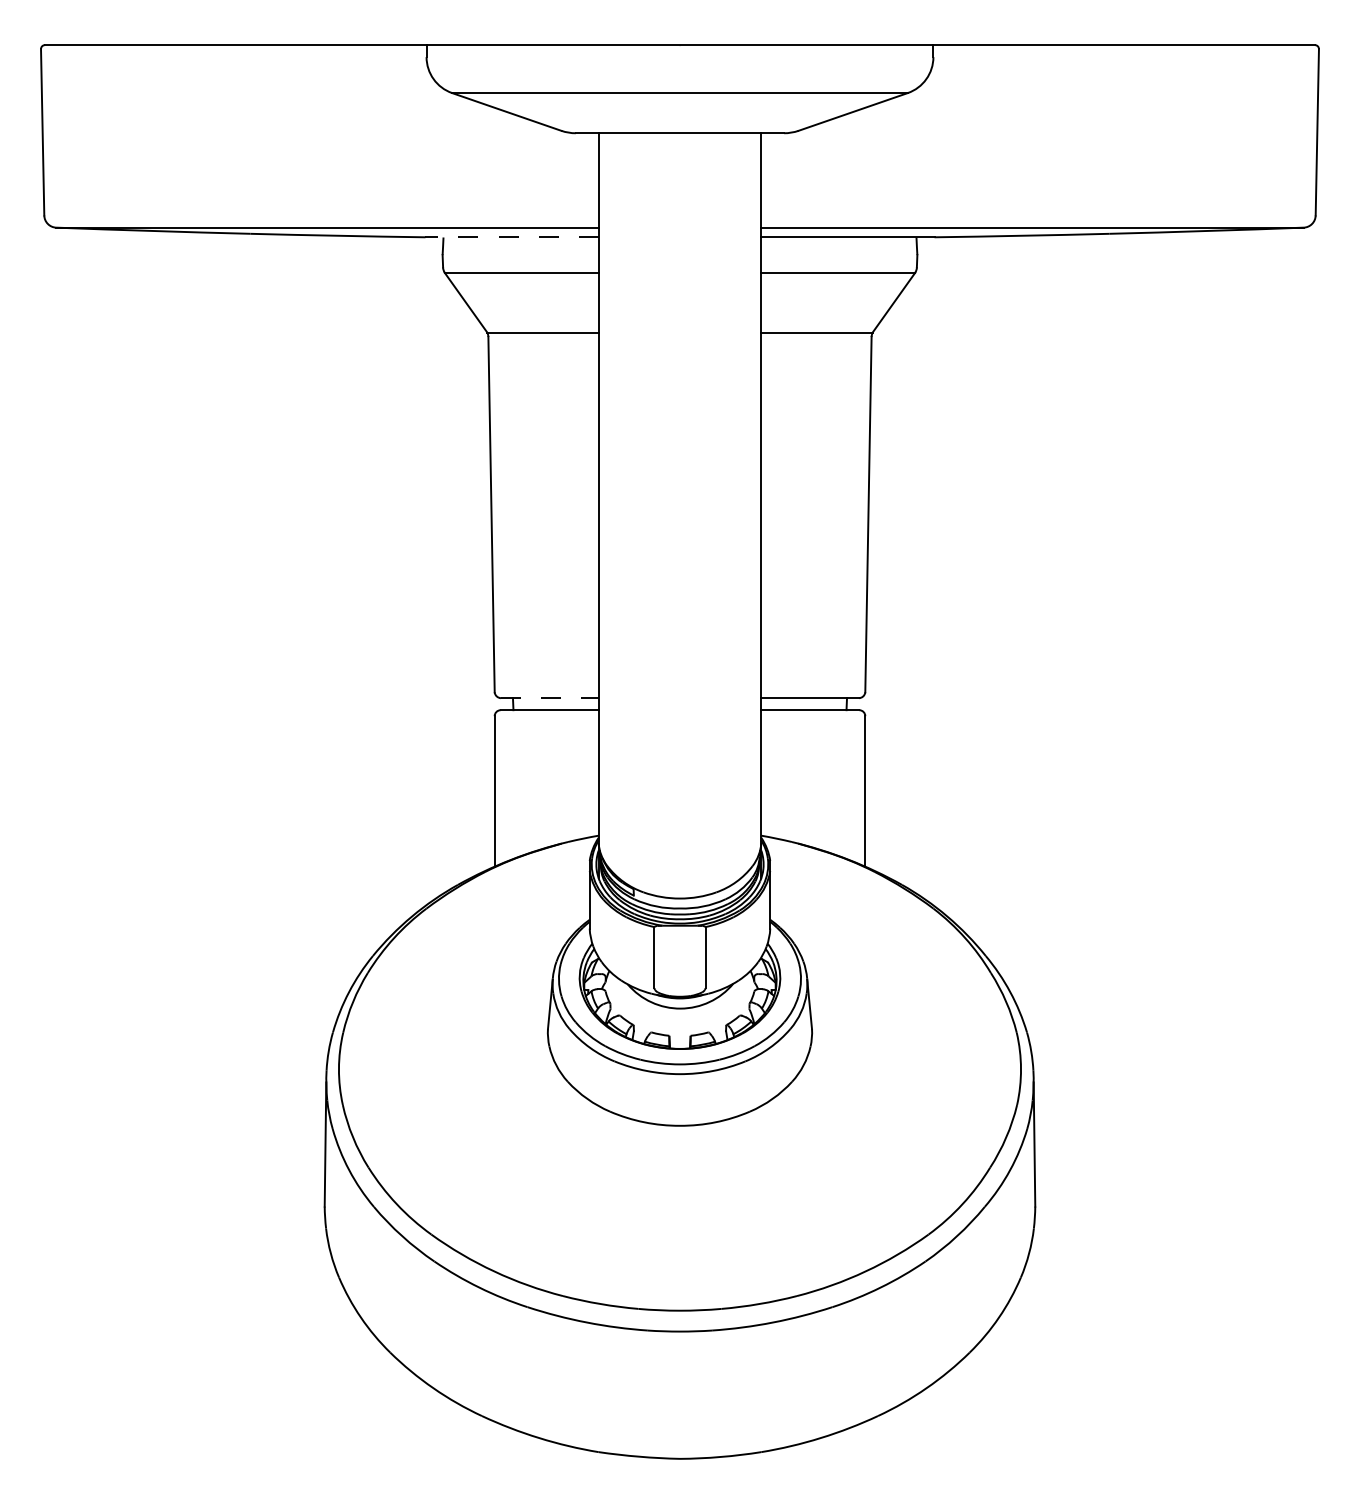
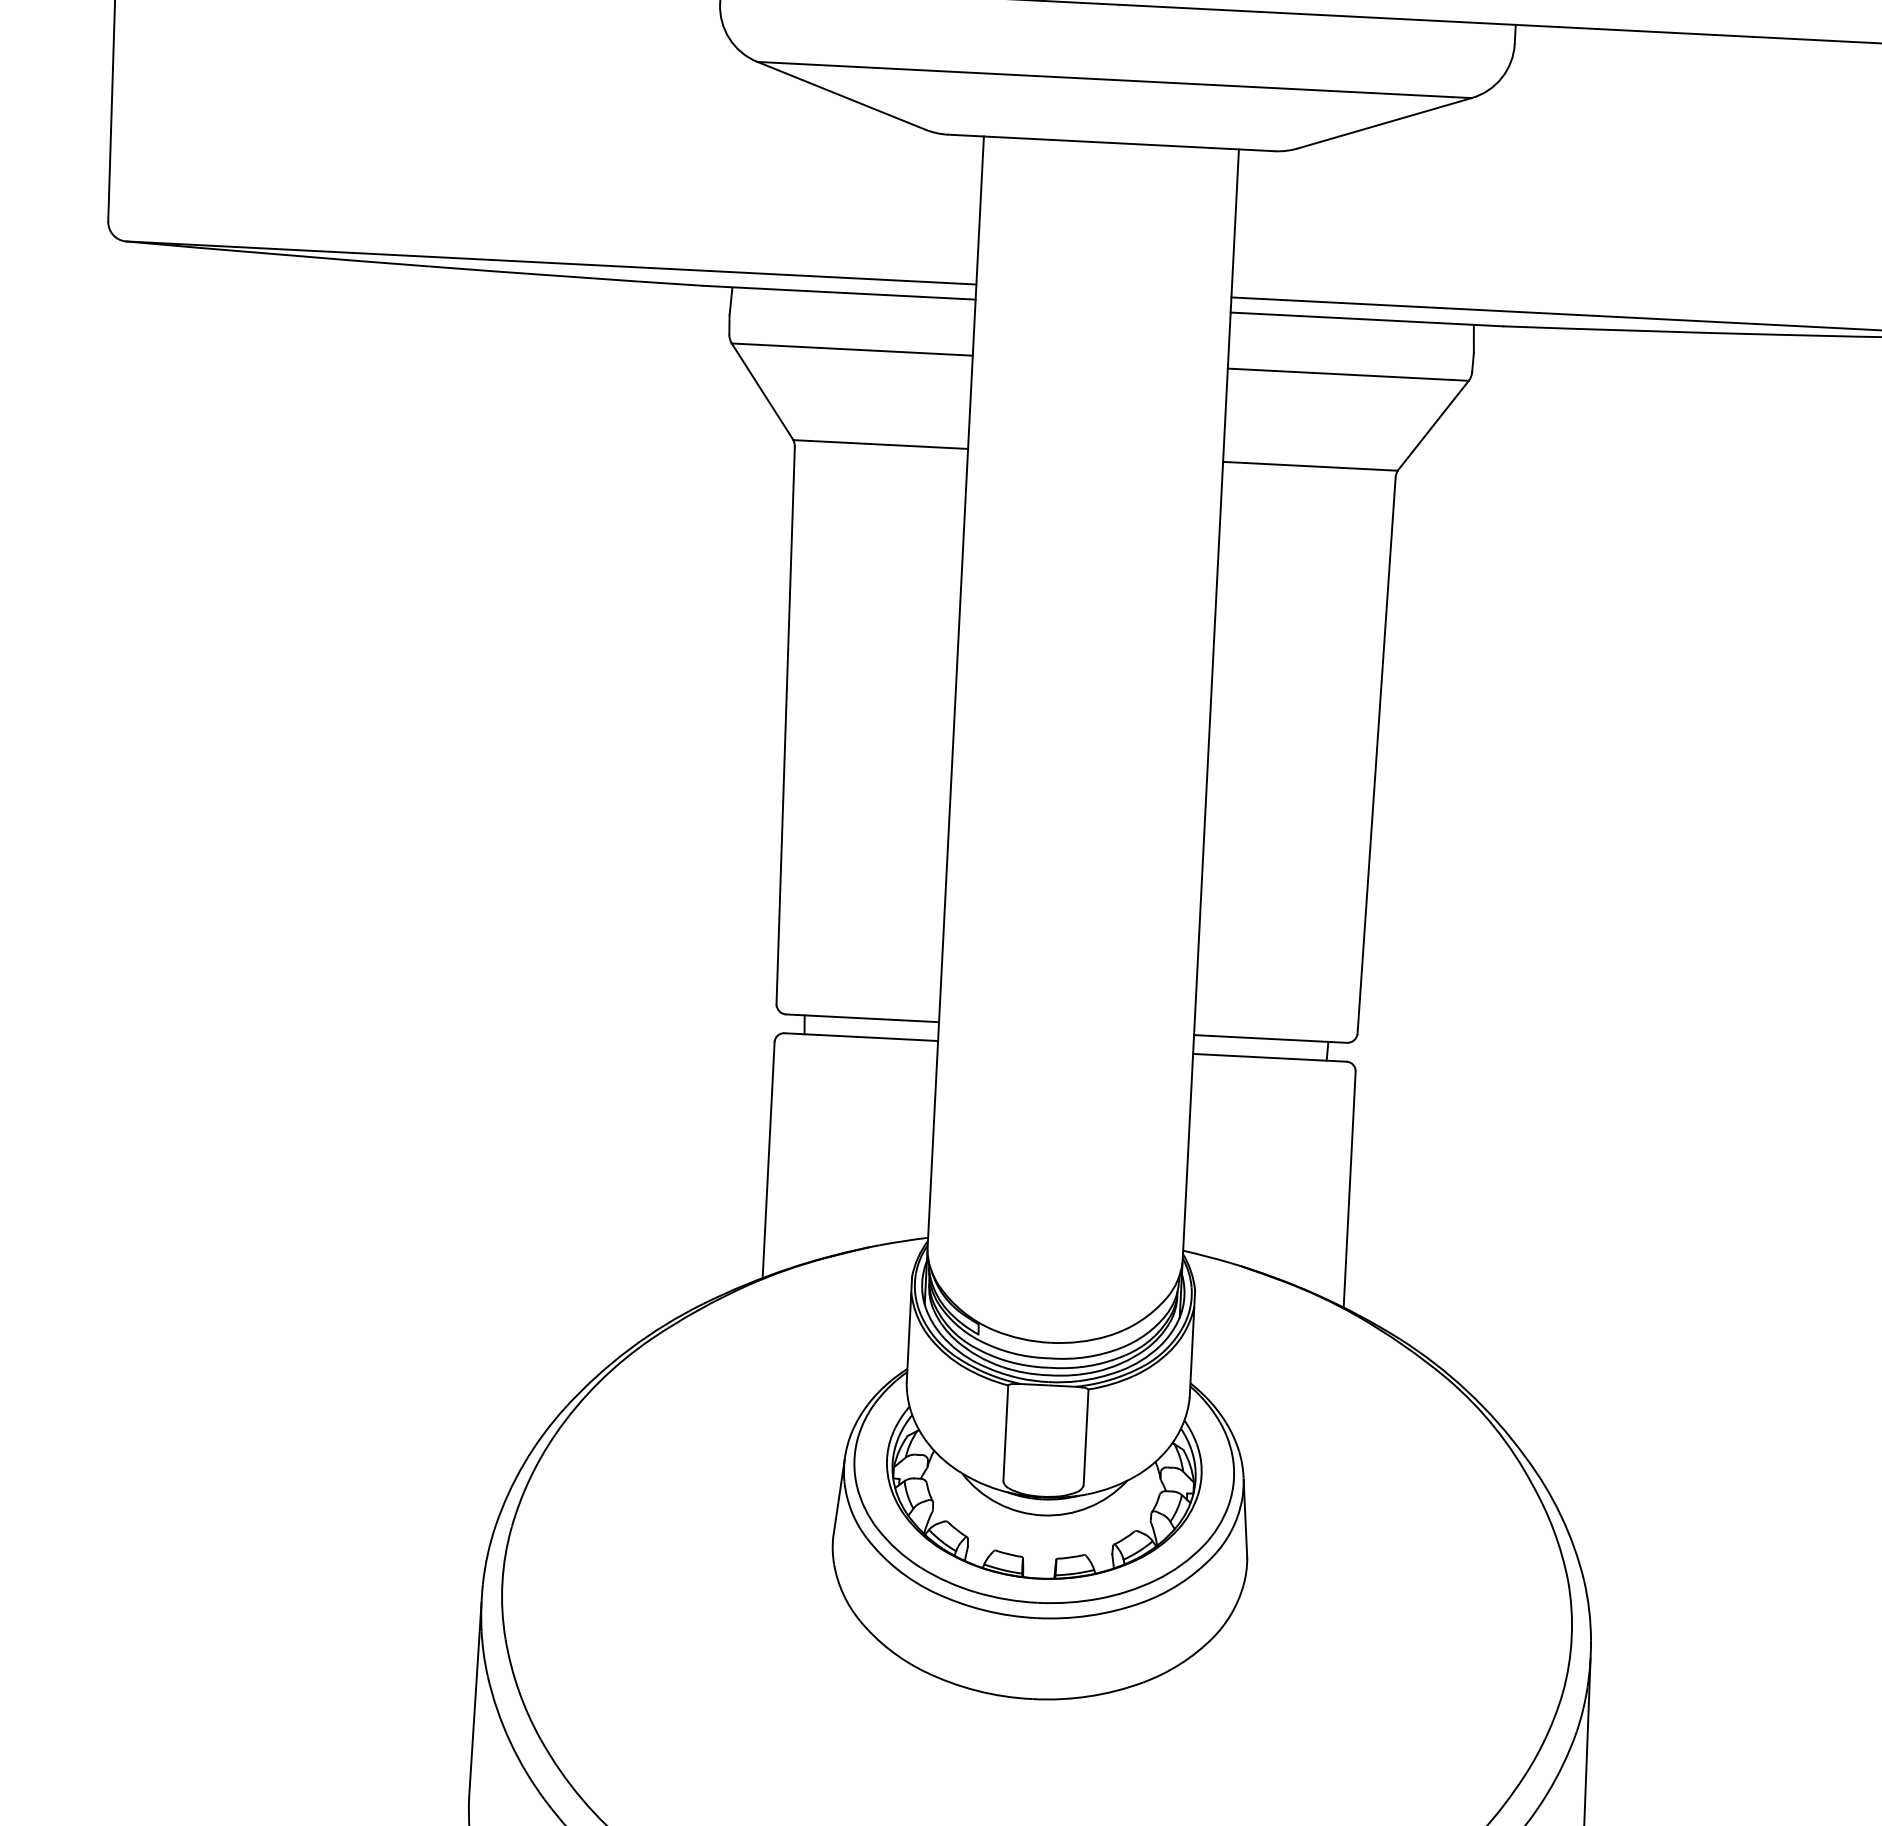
line: (512, 237) -> (840, 293), dashed -> solid
line: (549, 698) -> (861, 1018), dashed -> solid

